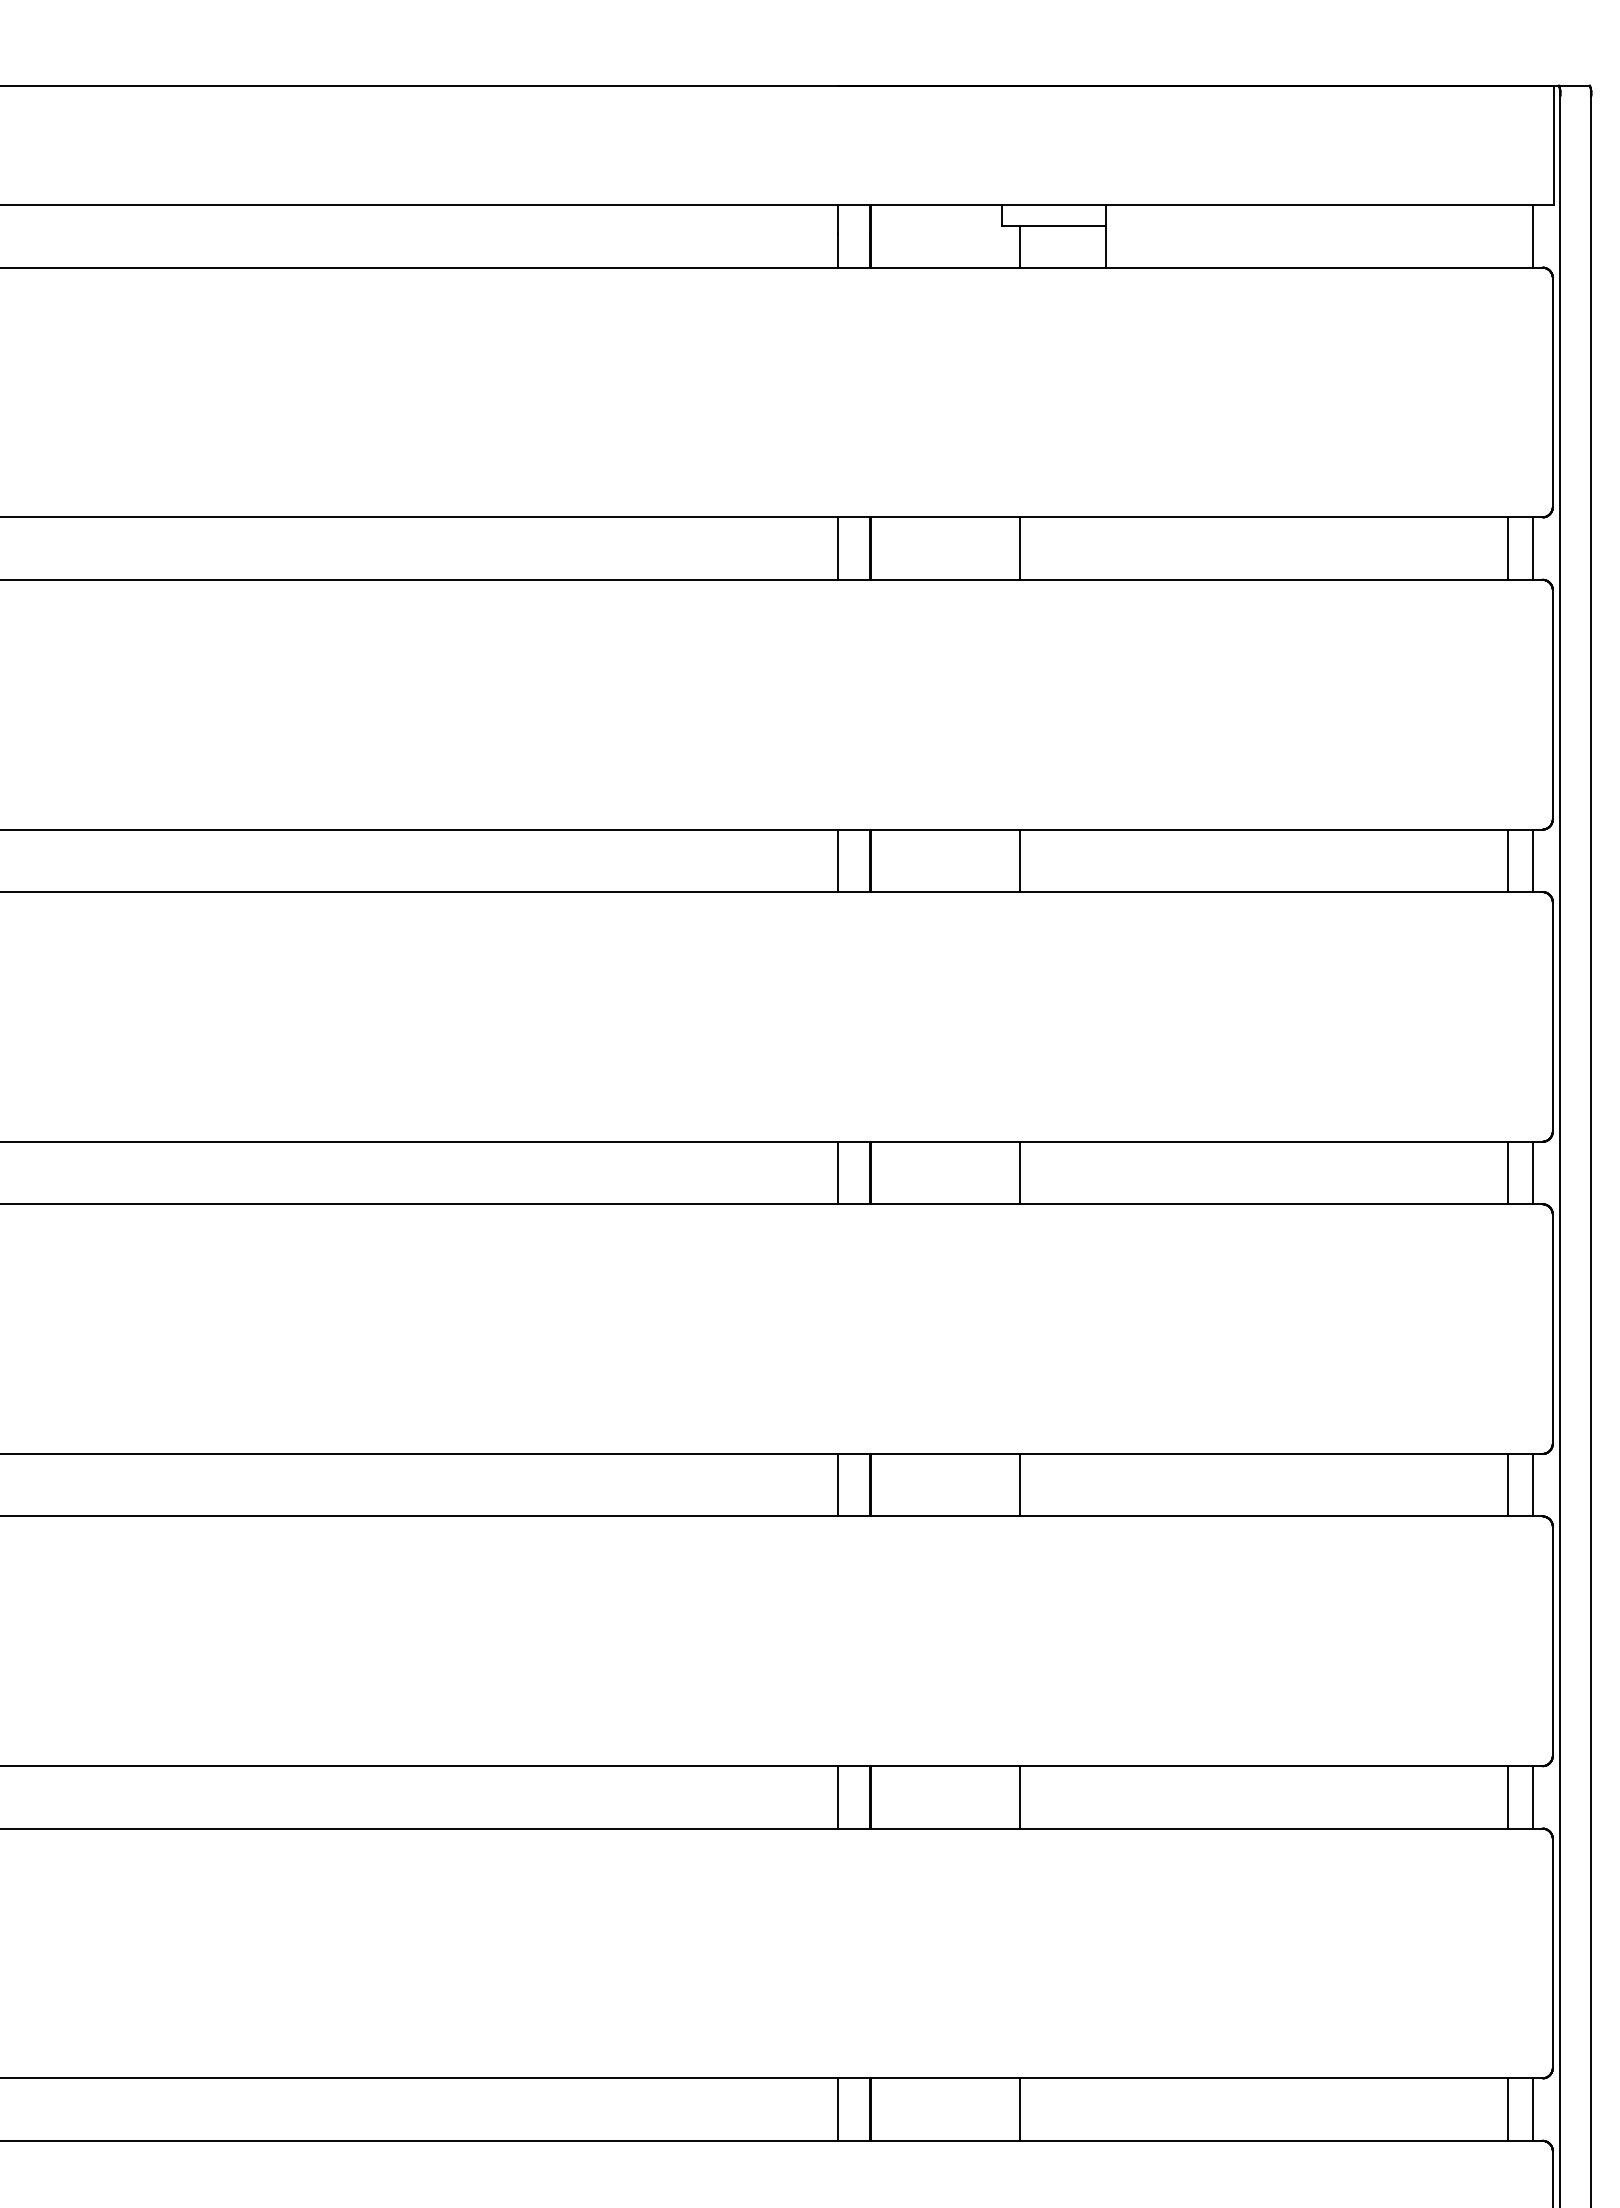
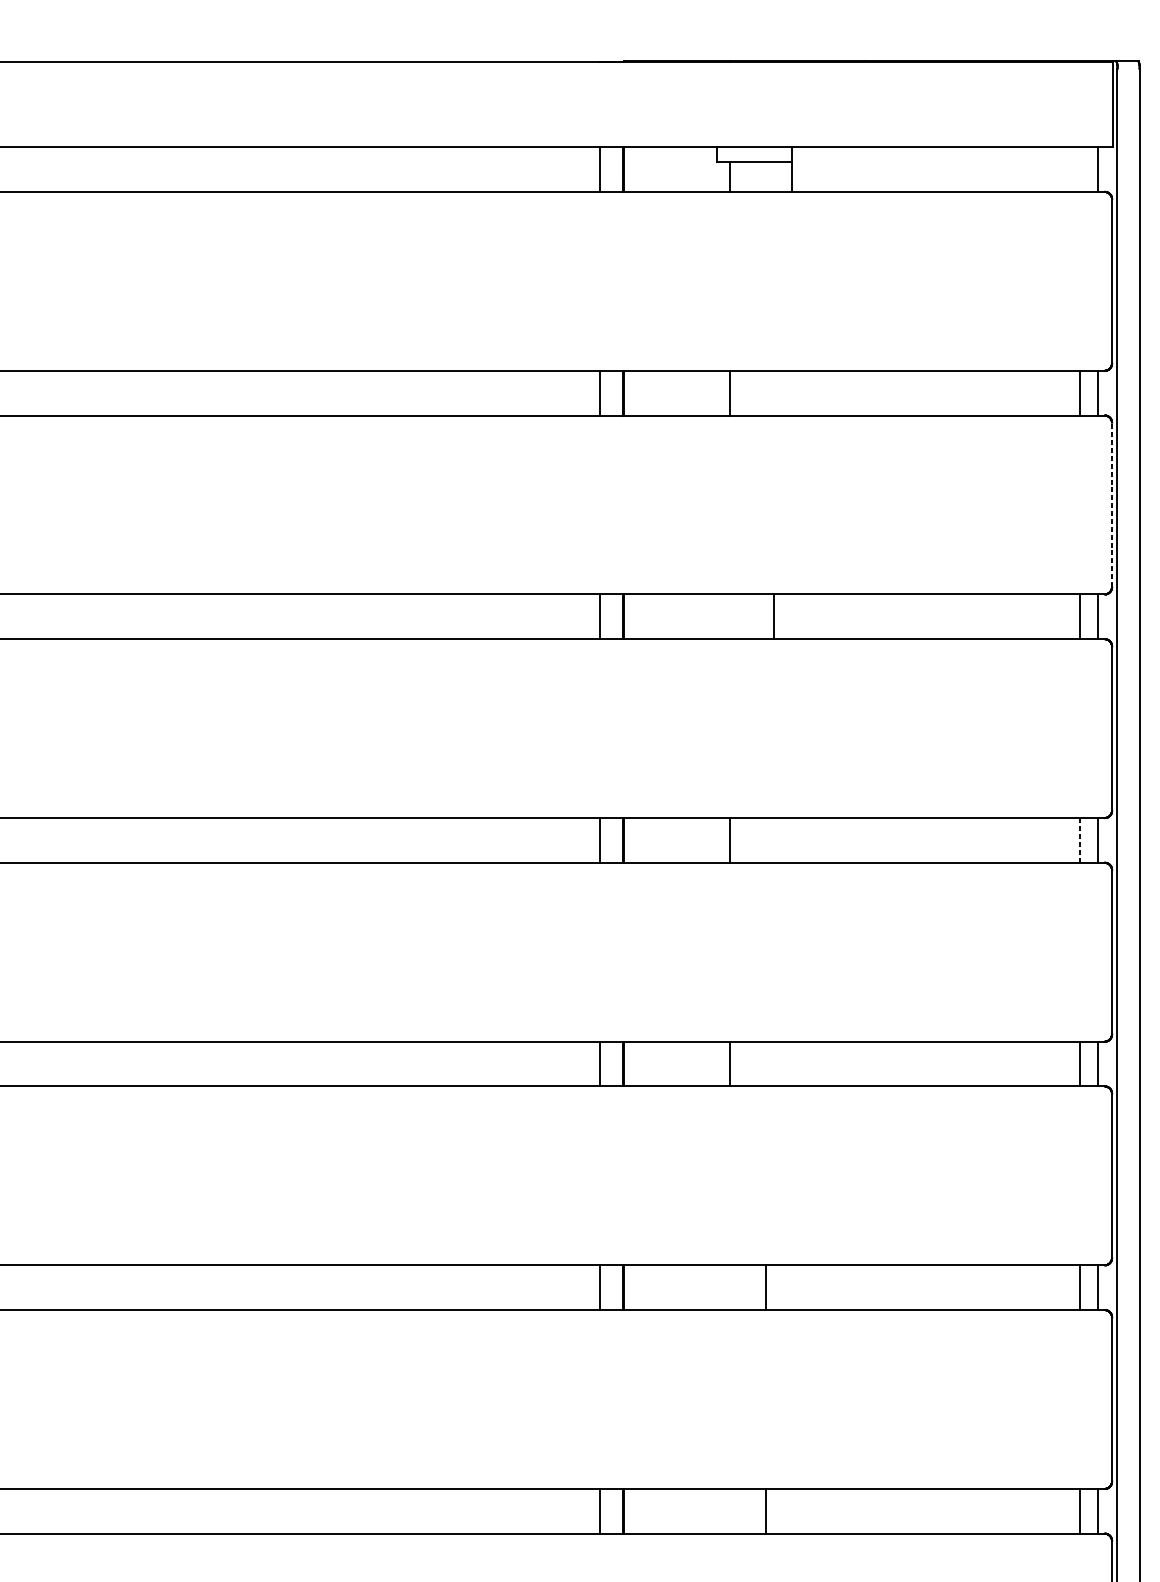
line: (1552, 704) -> (1111, 504), solid -> dashed
line: (1020, 860) -> (774, 616), moved
line: (1507, 1172) -> (1079, 840), solid -> dashed
line: (1020, 1797) -> (766, 1287), moved
line: (1020, 2109) -> (765, 1511), moved

